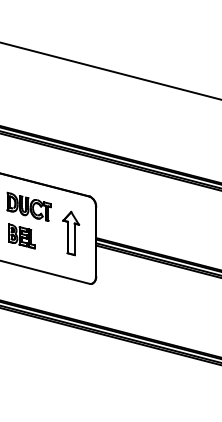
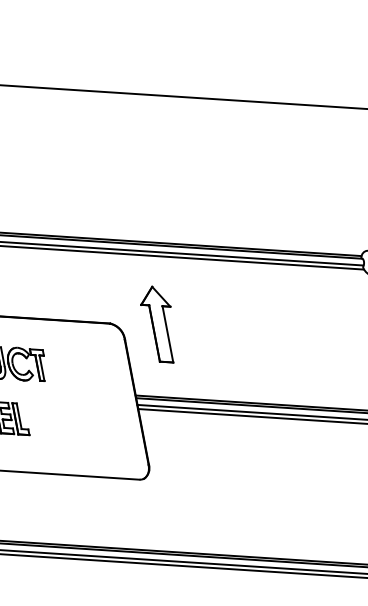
part: (71, 233) -> (160, 325), moved

